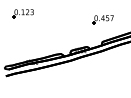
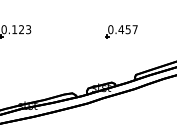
part: (102, 19) -> (120, 31), moved

